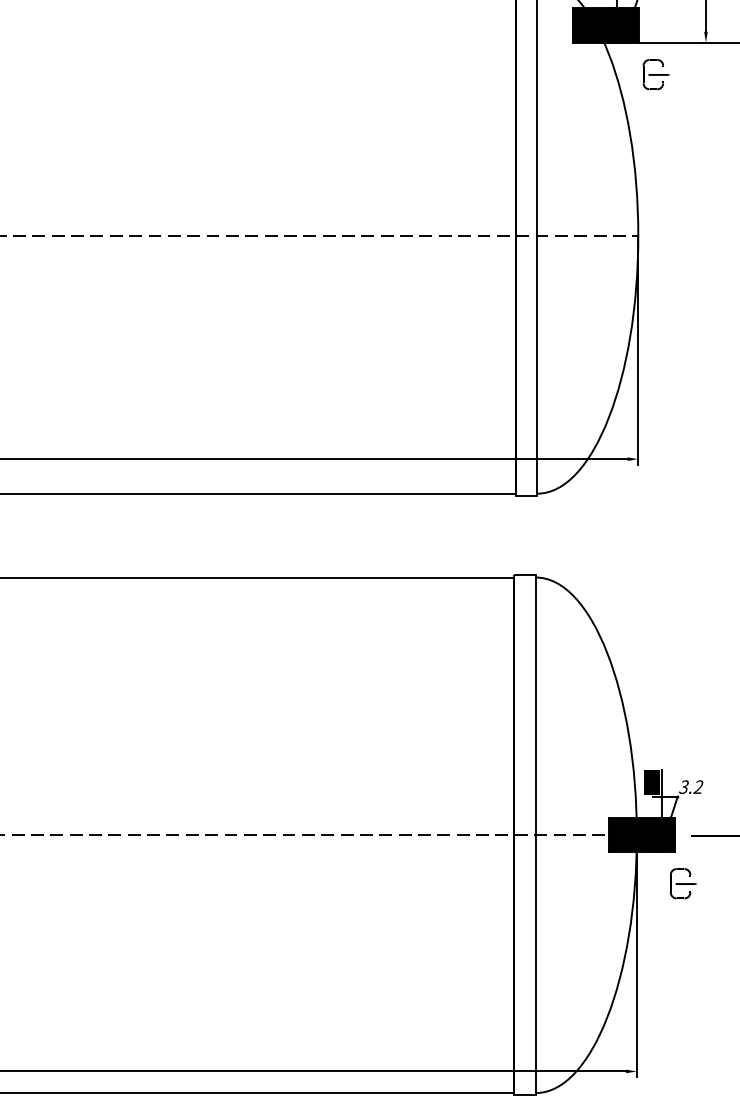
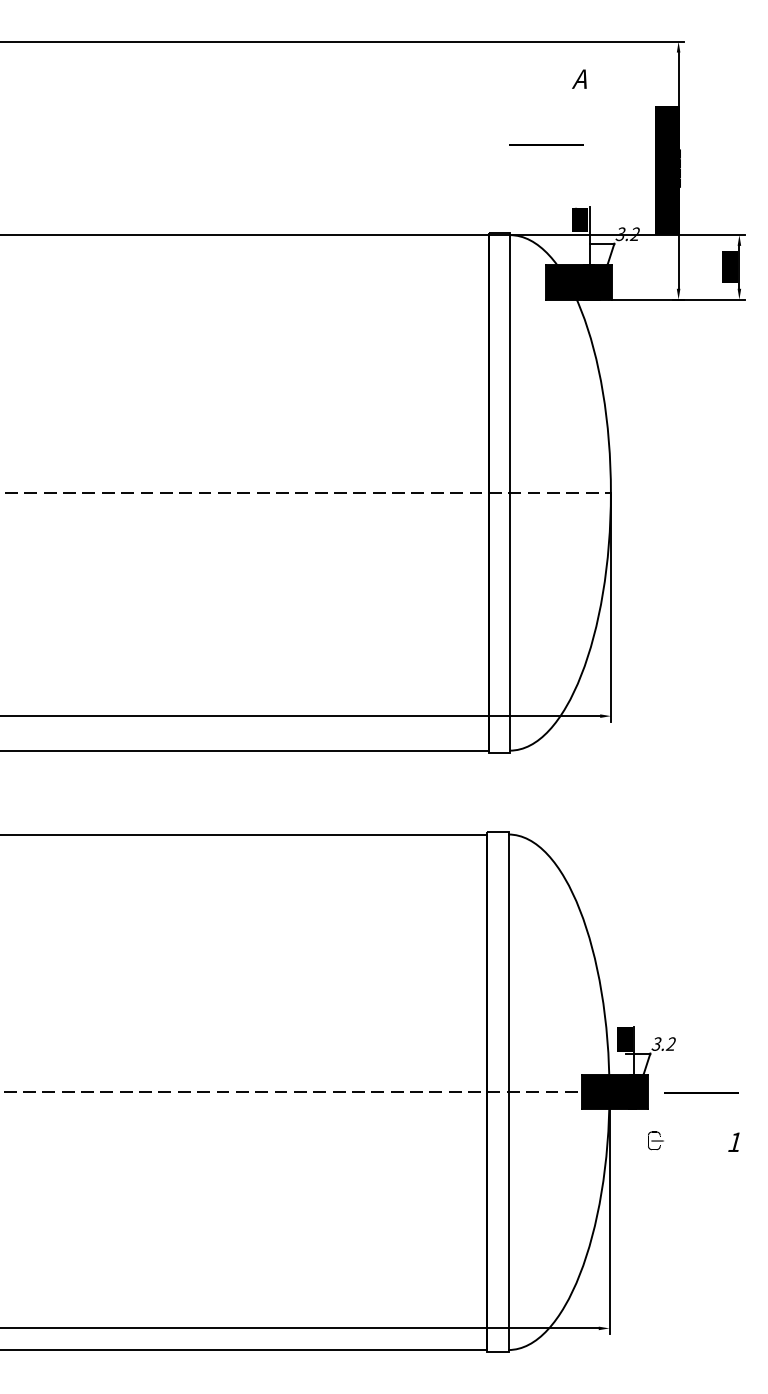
part: (655, 74) -> (628, 331), removed
part: (682, 883) -> (655, 1140), size x0.6

